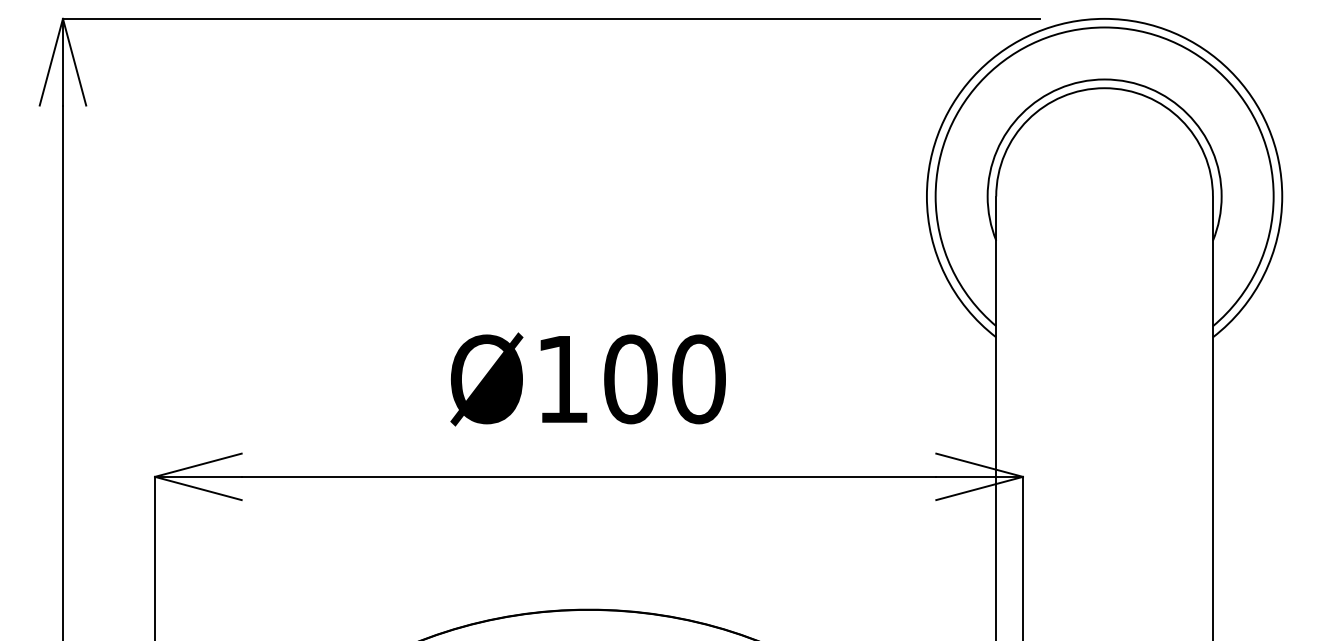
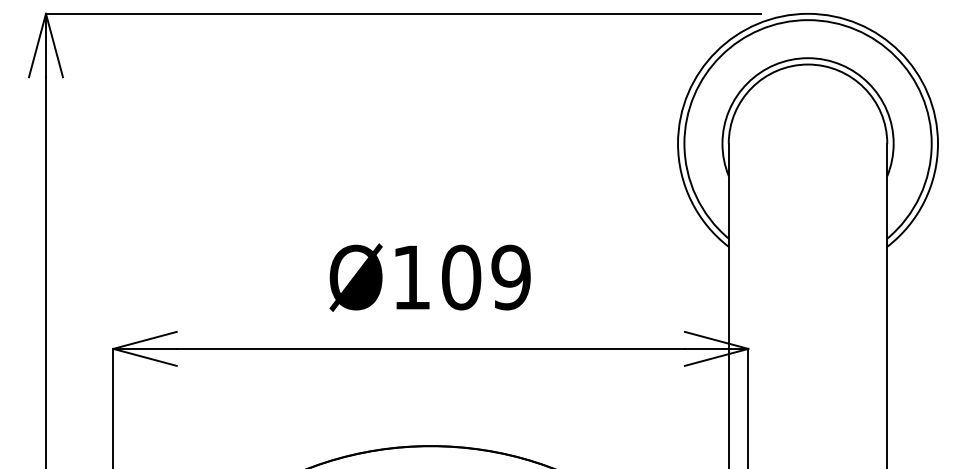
text: (697, 379) -> (510, 277), Ø100 -> Ø109

